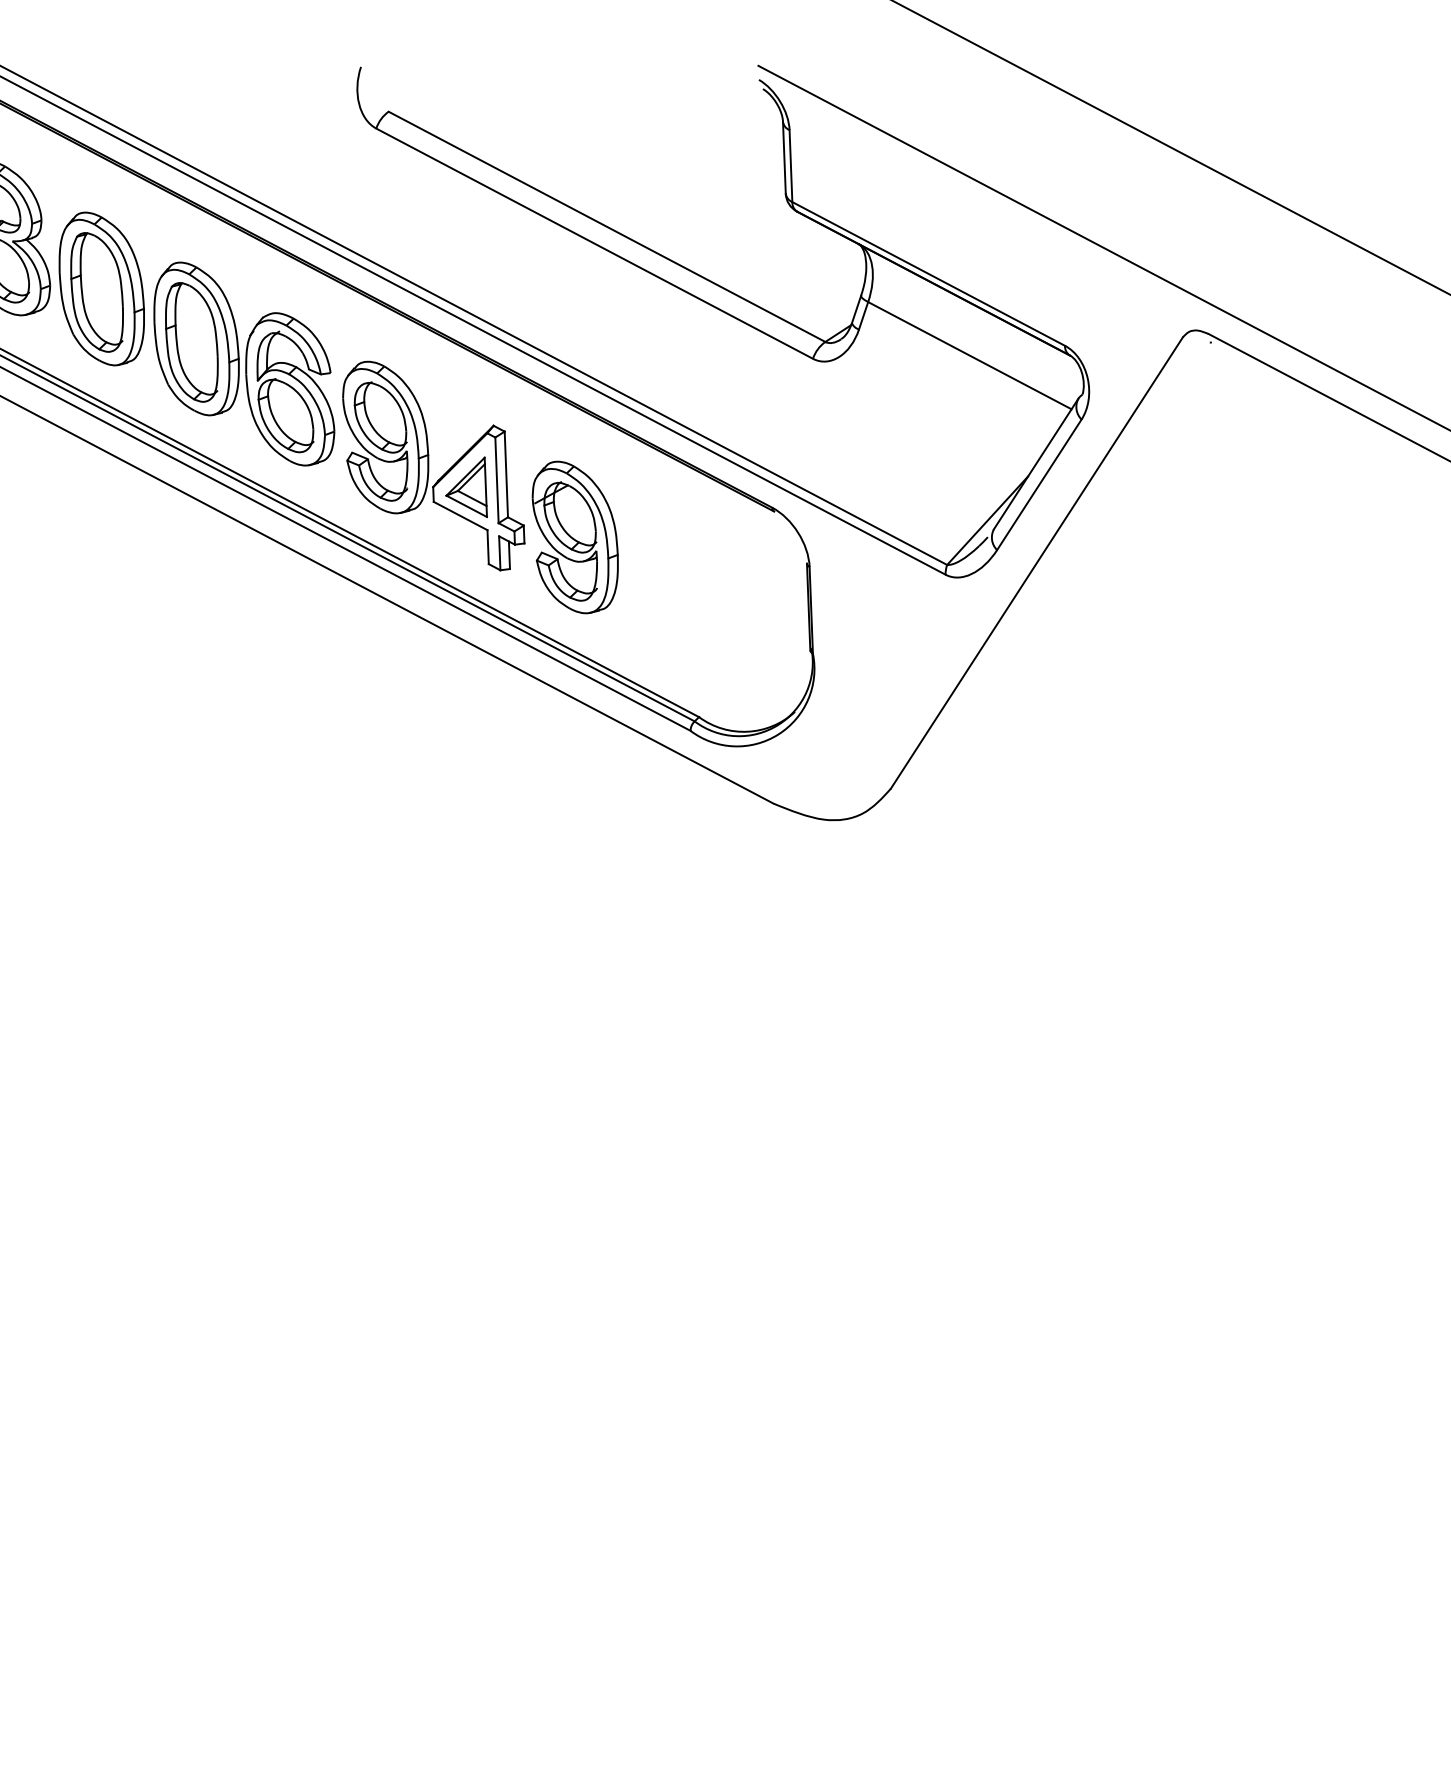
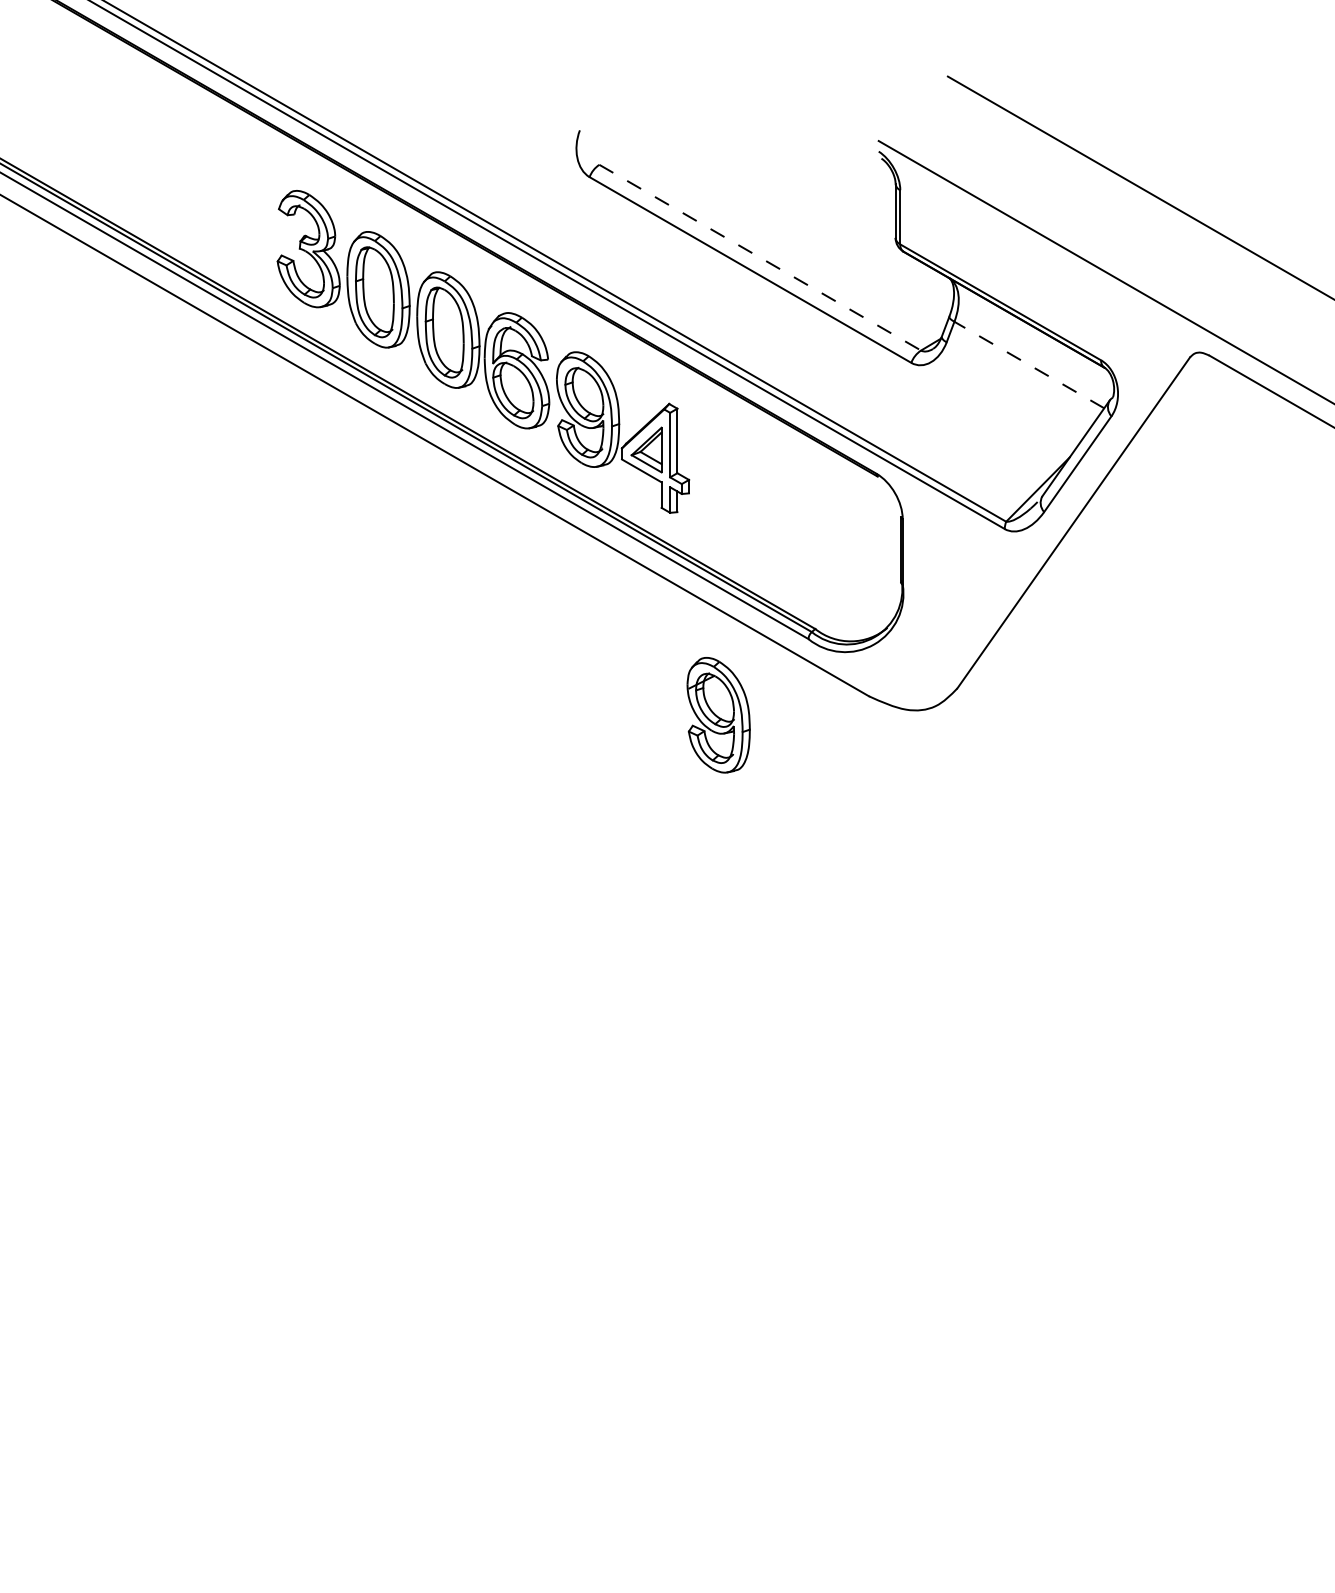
line: (607, 226) -> (760, 257), solid -> dashed
line: (968, 355) -> (1028, 364), solid -> dashed
part: (575, 537) -> (718, 715), moved

